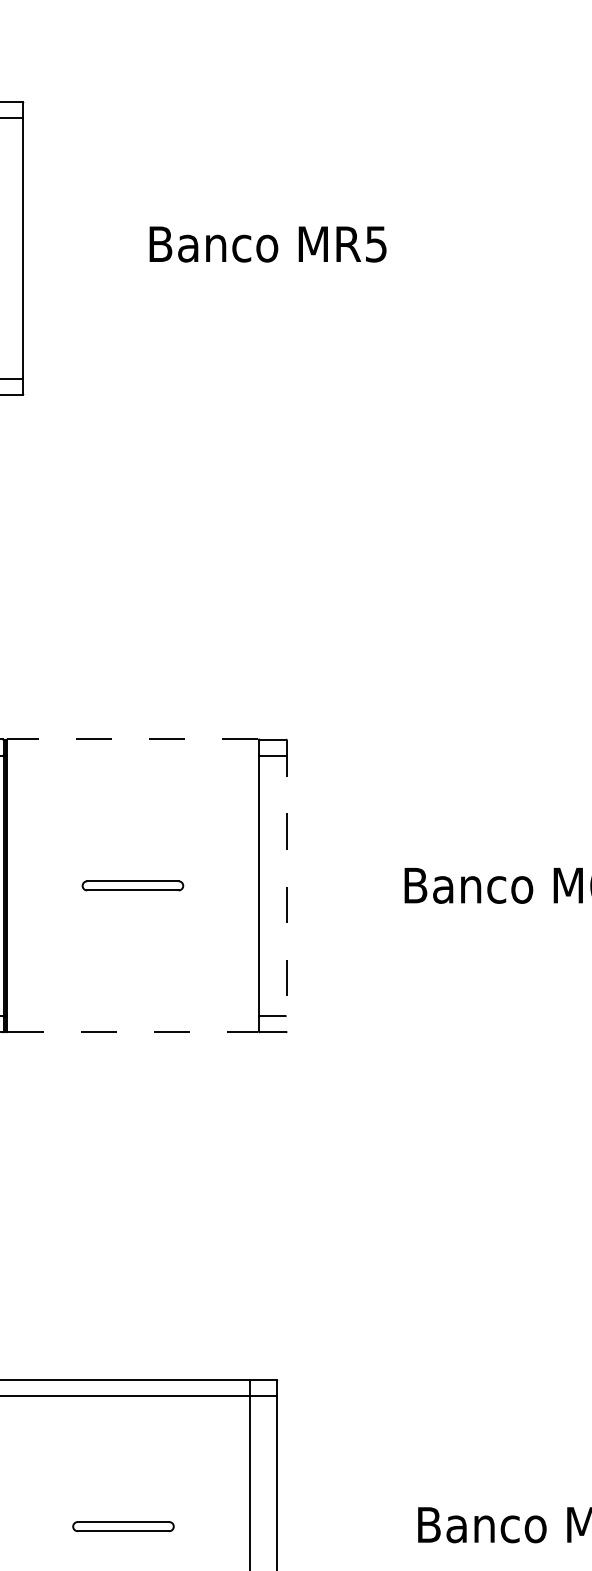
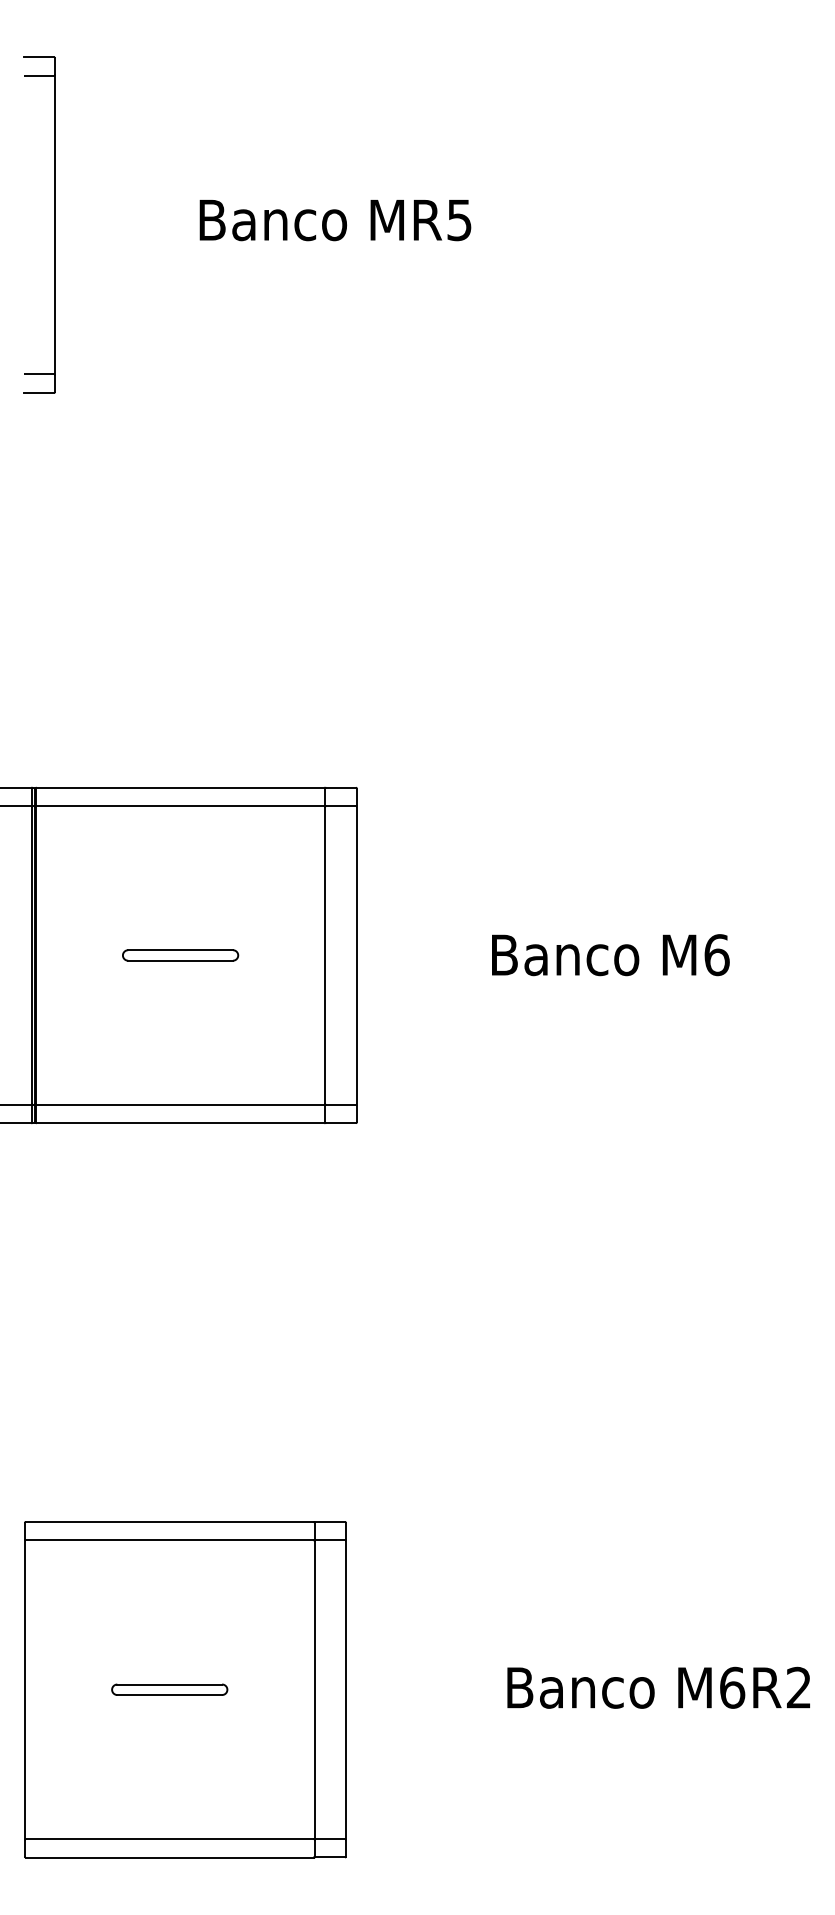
line: (132, 739) -> (180, 787), dashed -> solid
line: (132, 755) -> (180, 806), added
line: (286, 885) -> (356, 955), dashed -> solid
line: (132, 1015) -> (180, 1104), added
line: (132, 1032) -> (180, 1123), dashed -> solid

